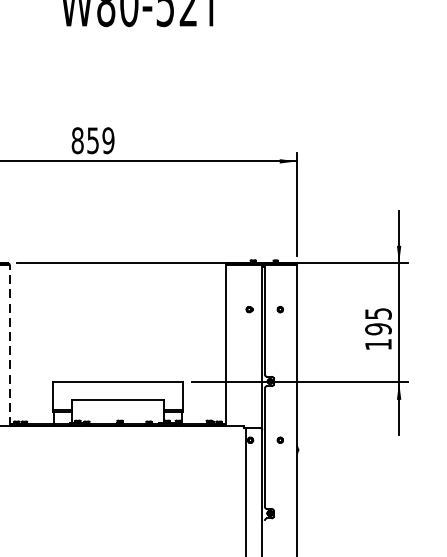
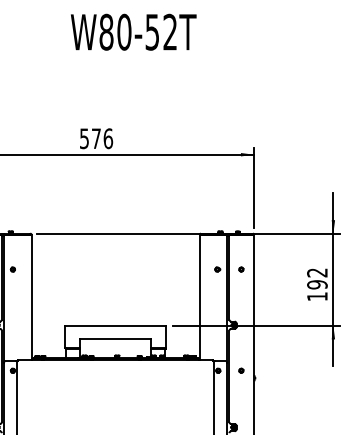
text: (93, 140) -> (96, 138), 859 -> 576
text: (378, 313) -> (317, 272), 195 -> 192
line: (9, 345) -> (31, 297), dashed -> solid

